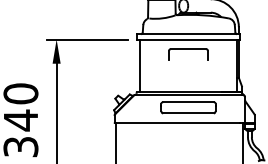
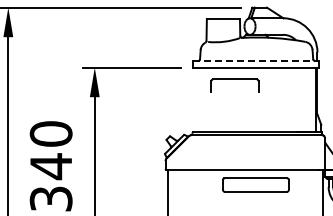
line: (188, 34) -> (256, 61), solid -> dashed
part: (188, 54) -> (234, 85), moved
line: (139, 65) -> (196, 99), removed
part: (188, 107) -> (255, 184), moved

